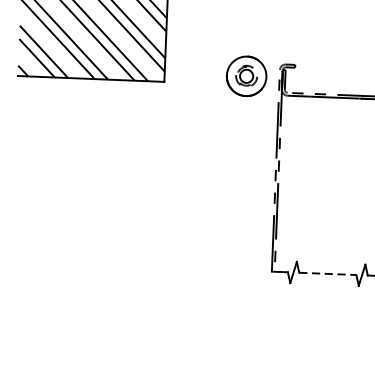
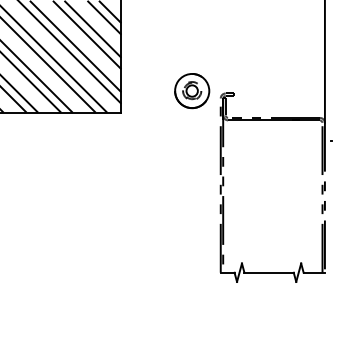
part: (246, 76) -> (192, 91), moved
line: (328, 273) -> (269, 272), dashed -> solid

